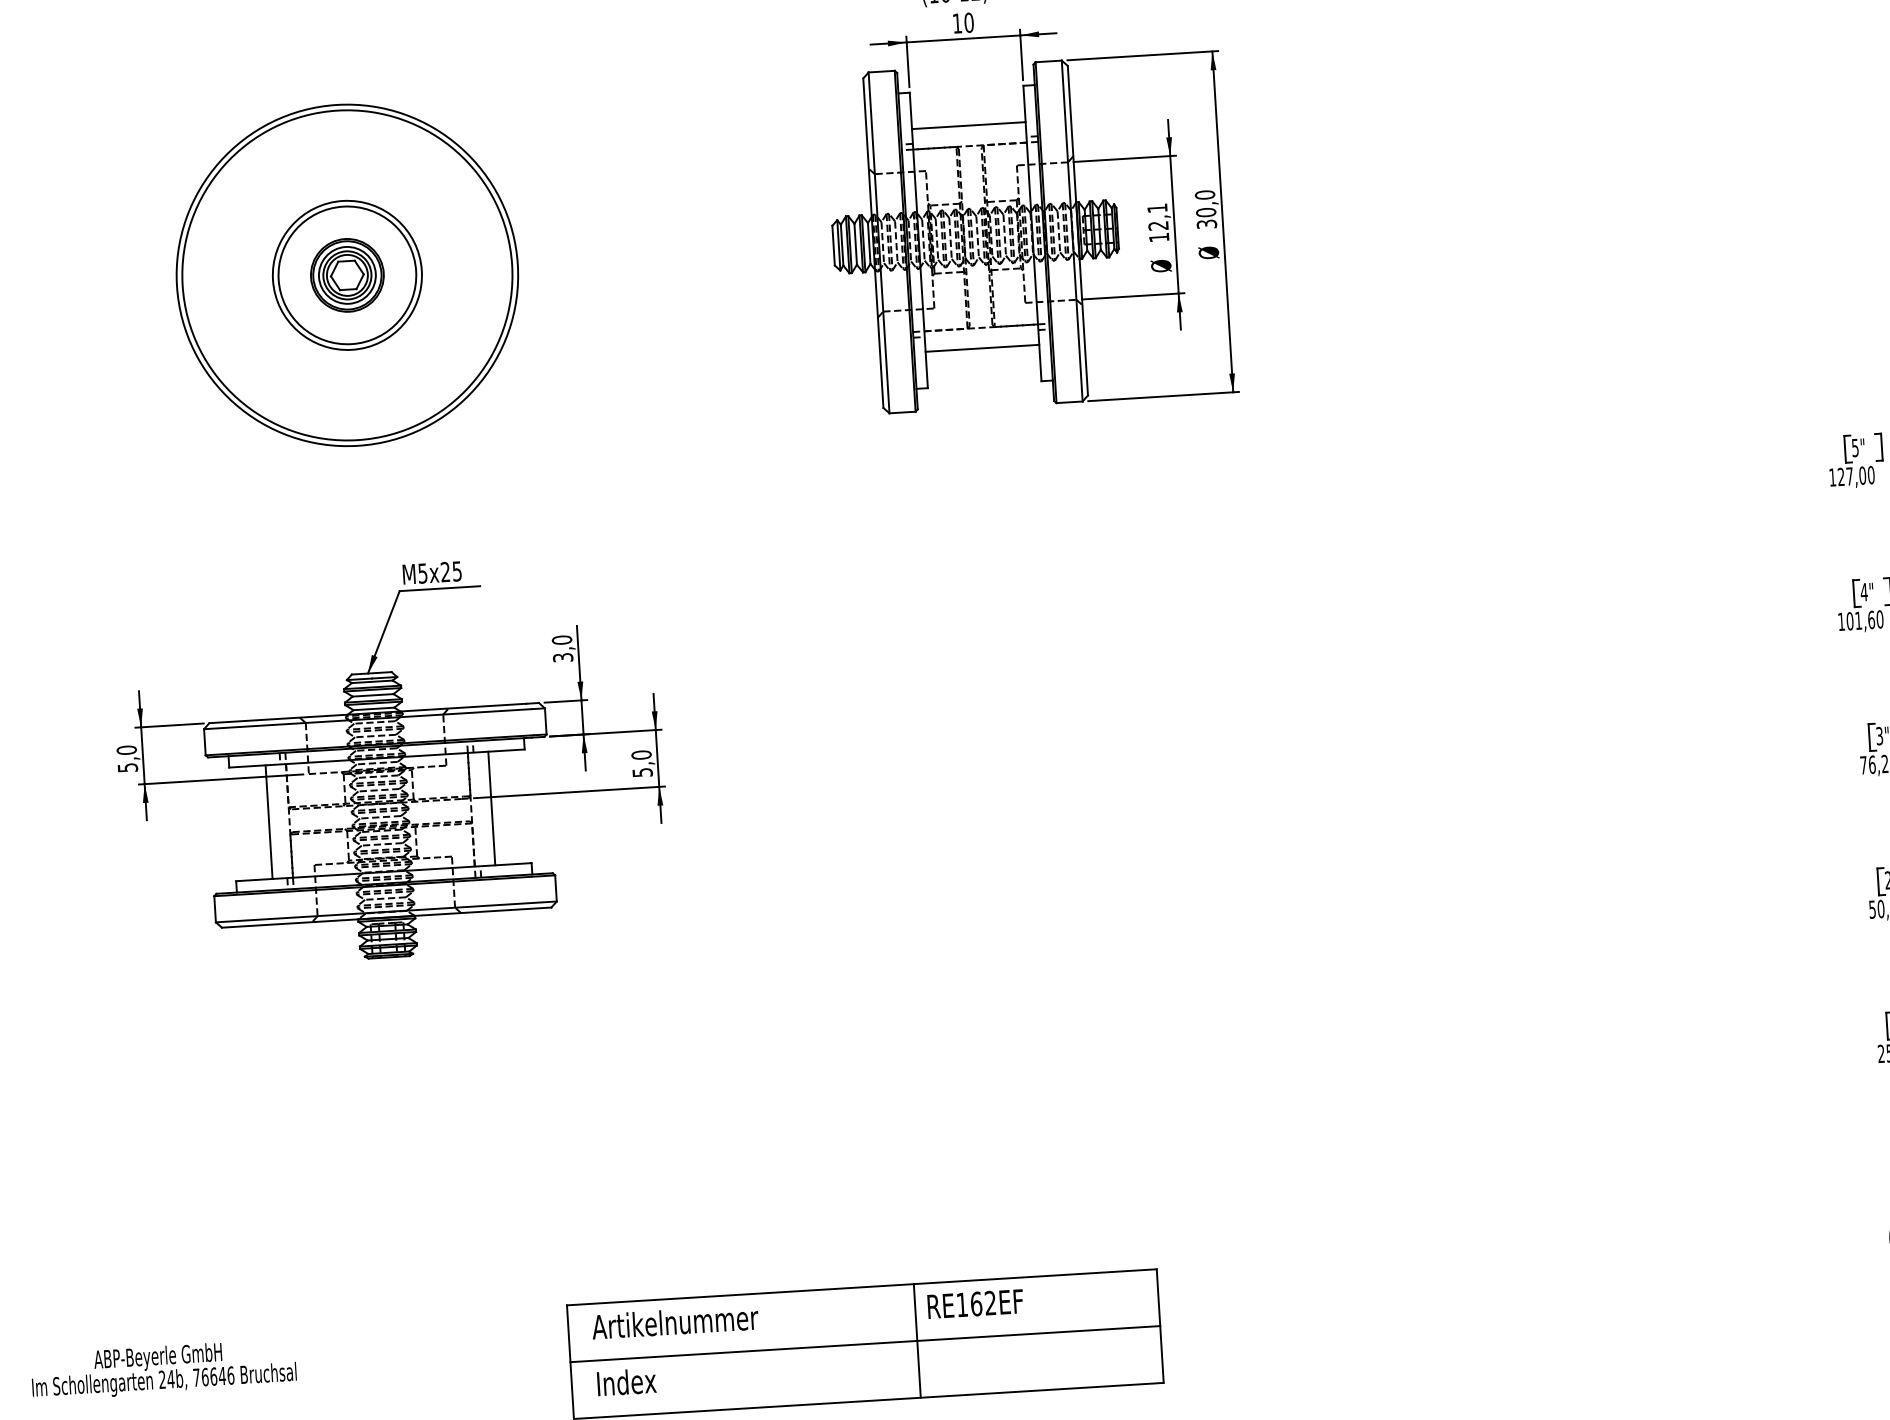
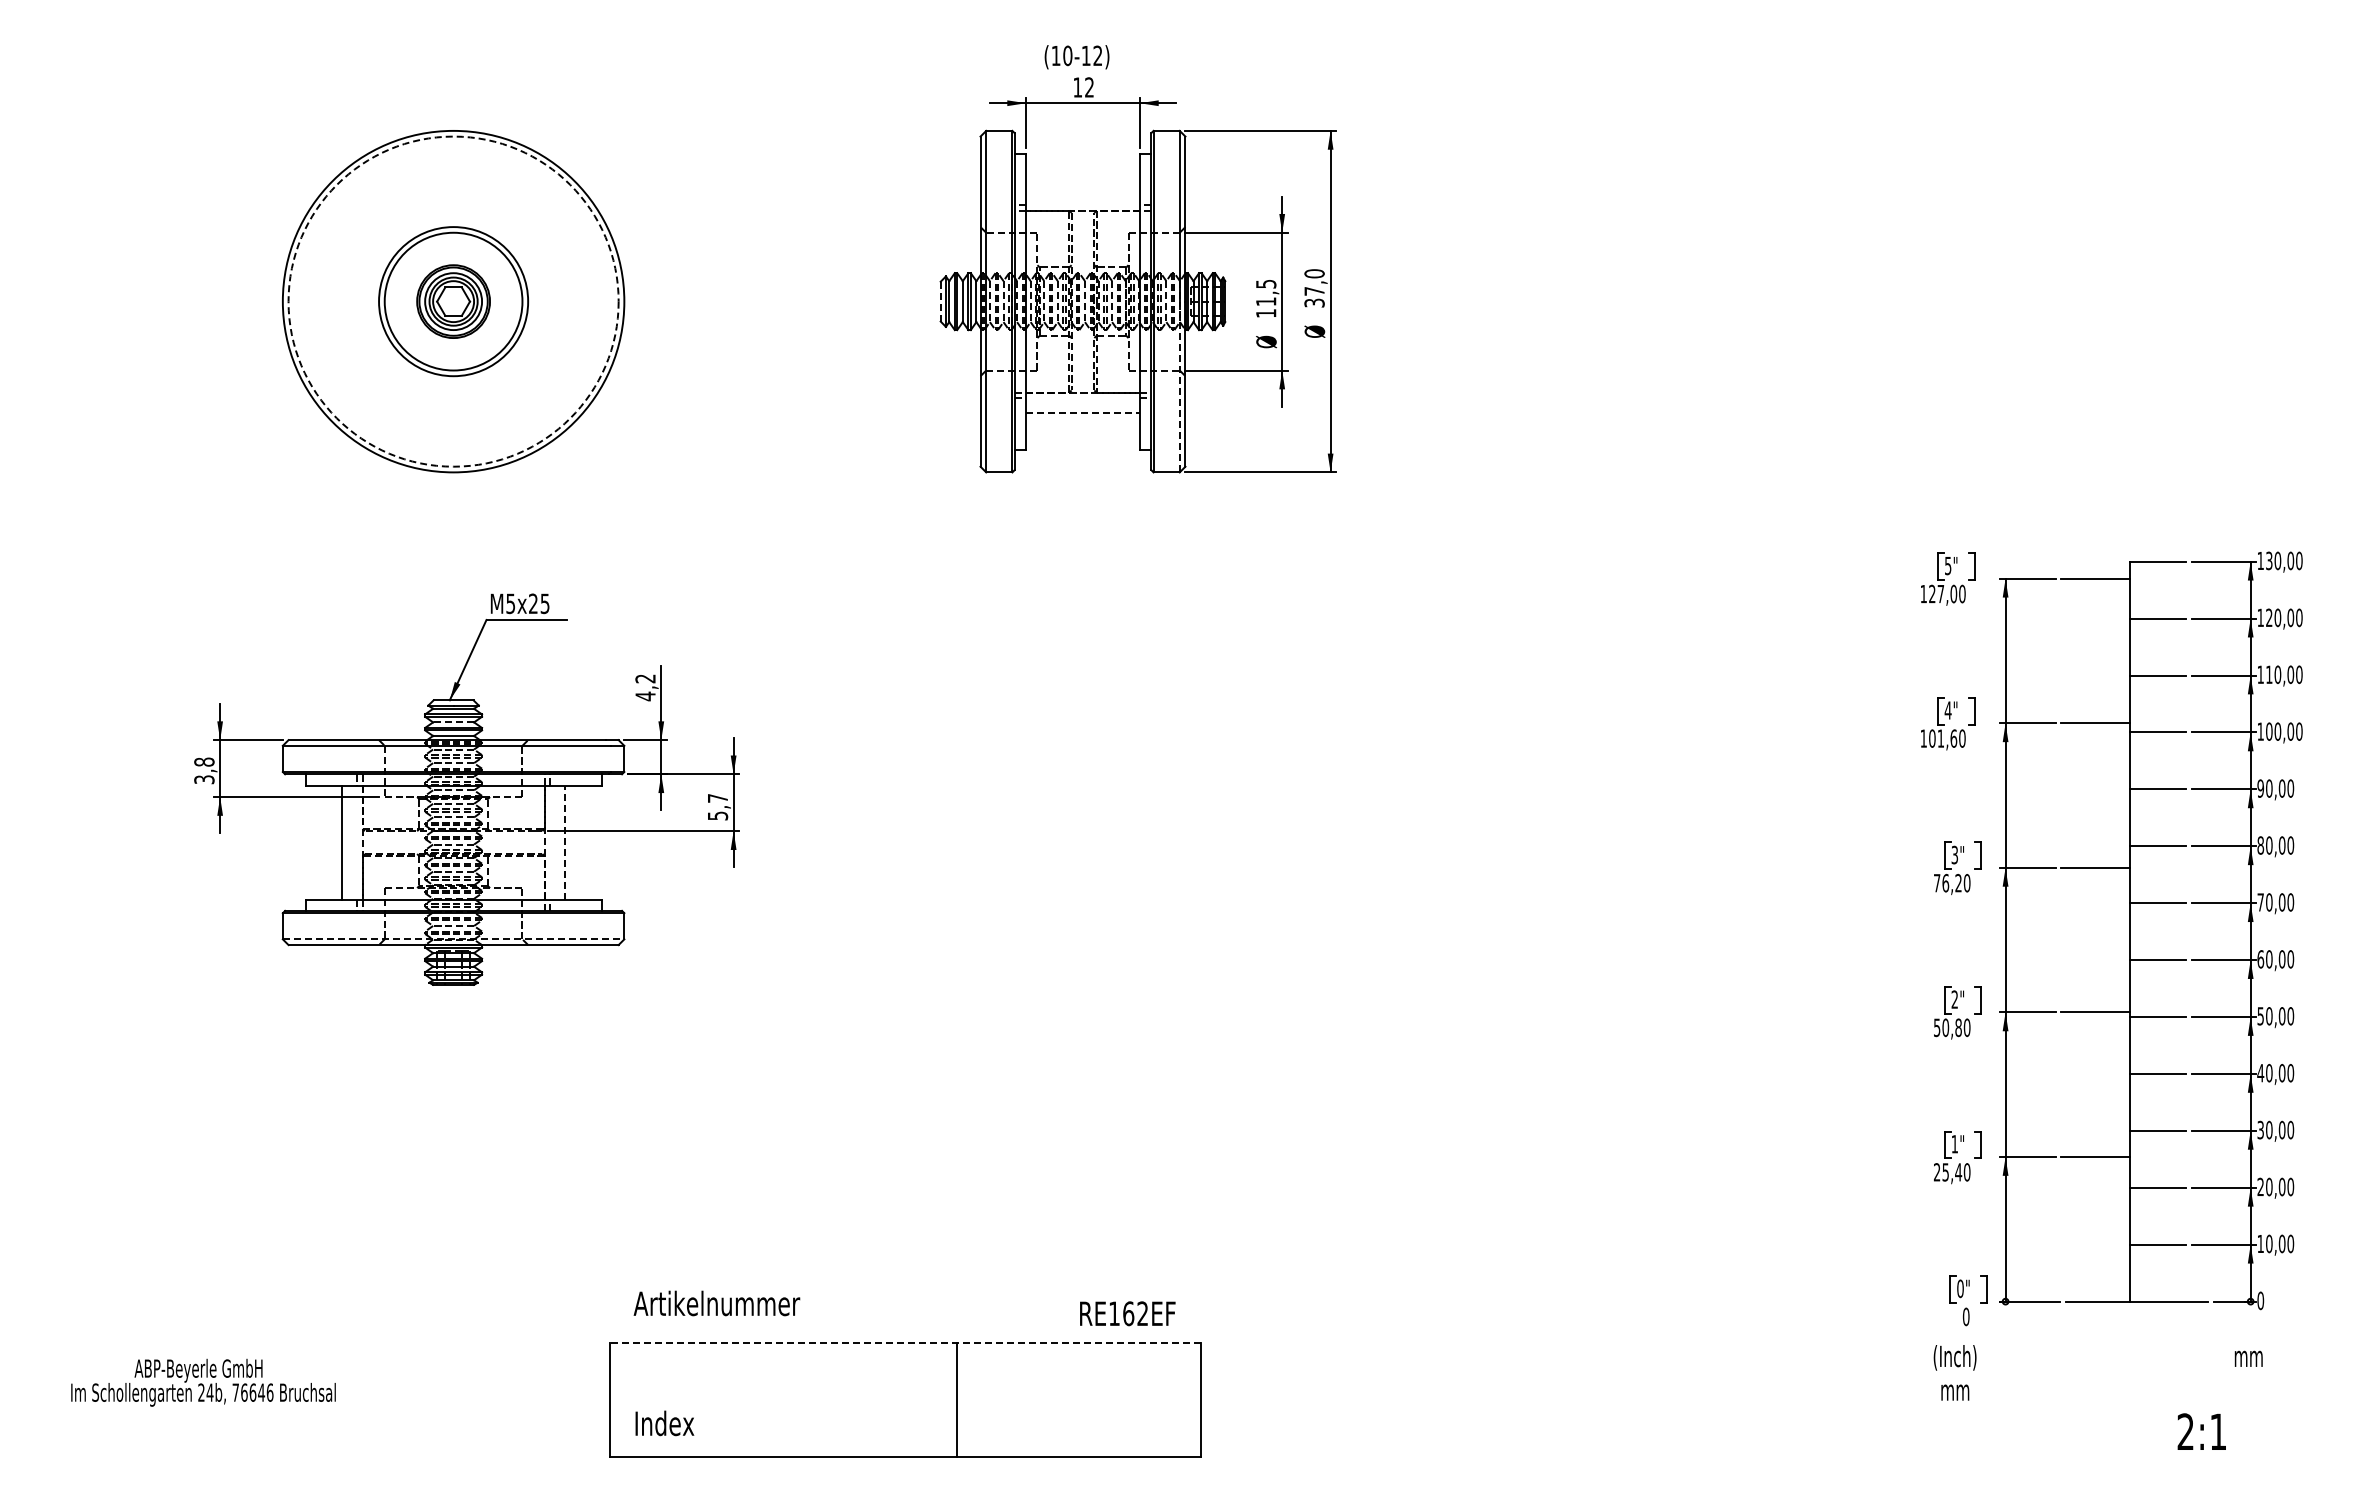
text: (969, 22) -> (1089, 87), 10 -> 12
line: (968, 126) -> (1082, 190), removed
text: (1206, 211) -> (1314, 290), 30,0 -> 37,0
text: (1158, 217) -> (1266, 293), 12,1 -> 11,5
line: (833, 245) -> (940, 301), solid -> dashed
circle: (347, 275) -> (453, 301), solid -> dashed
line: (1077, 315) -> (1179, 386), solid -> dashed
line: (982, 348) -> (1083, 413), solid -> dashed
text: (562, 648) -> (645, 687), 3,0 -> 4,2
line: (373, 695) -> (453, 722), solid -> dashed
text: (641, 754) -> (717, 797), 5,0 -> 5,7
text: (127, 758) -> (204, 770), 5,0 -> 3,8
line: (492, 808) -> (565, 842), solid -> dashed
line: (386, 912) -> (453, 939), solid -> dashed
line: (861, 1287) -> (904, 1343), solid -> dashed
text: (975, 1303) -> (1127, 1313), moved
text: (674, 1322) -> (716, 1303), moved
line: (864, 1343) -> (904, 1399), removed

